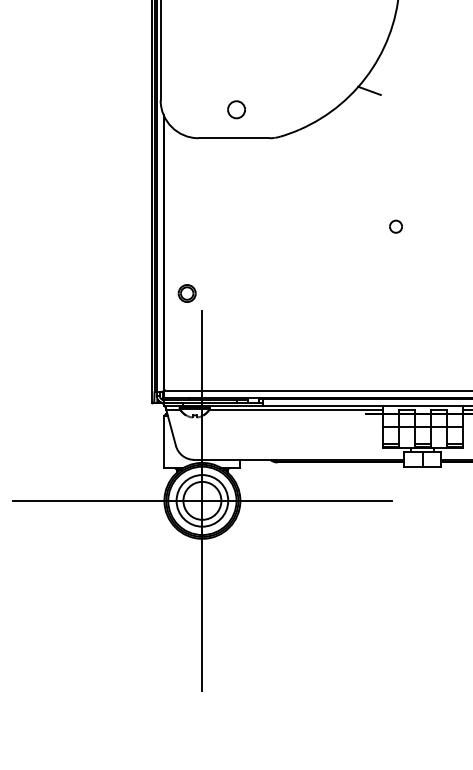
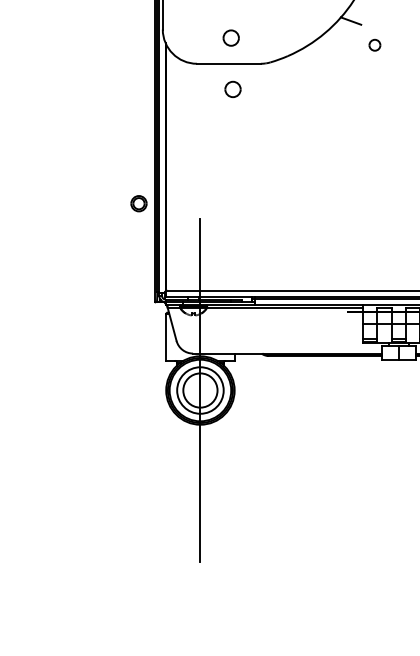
part: (238, 166) -> (232, 89), added
part: (395, 226) -> (374, 45), moved
part: (186, 293) -> (138, 203), moved
line: (202, 500) -> (200, 390), removed

